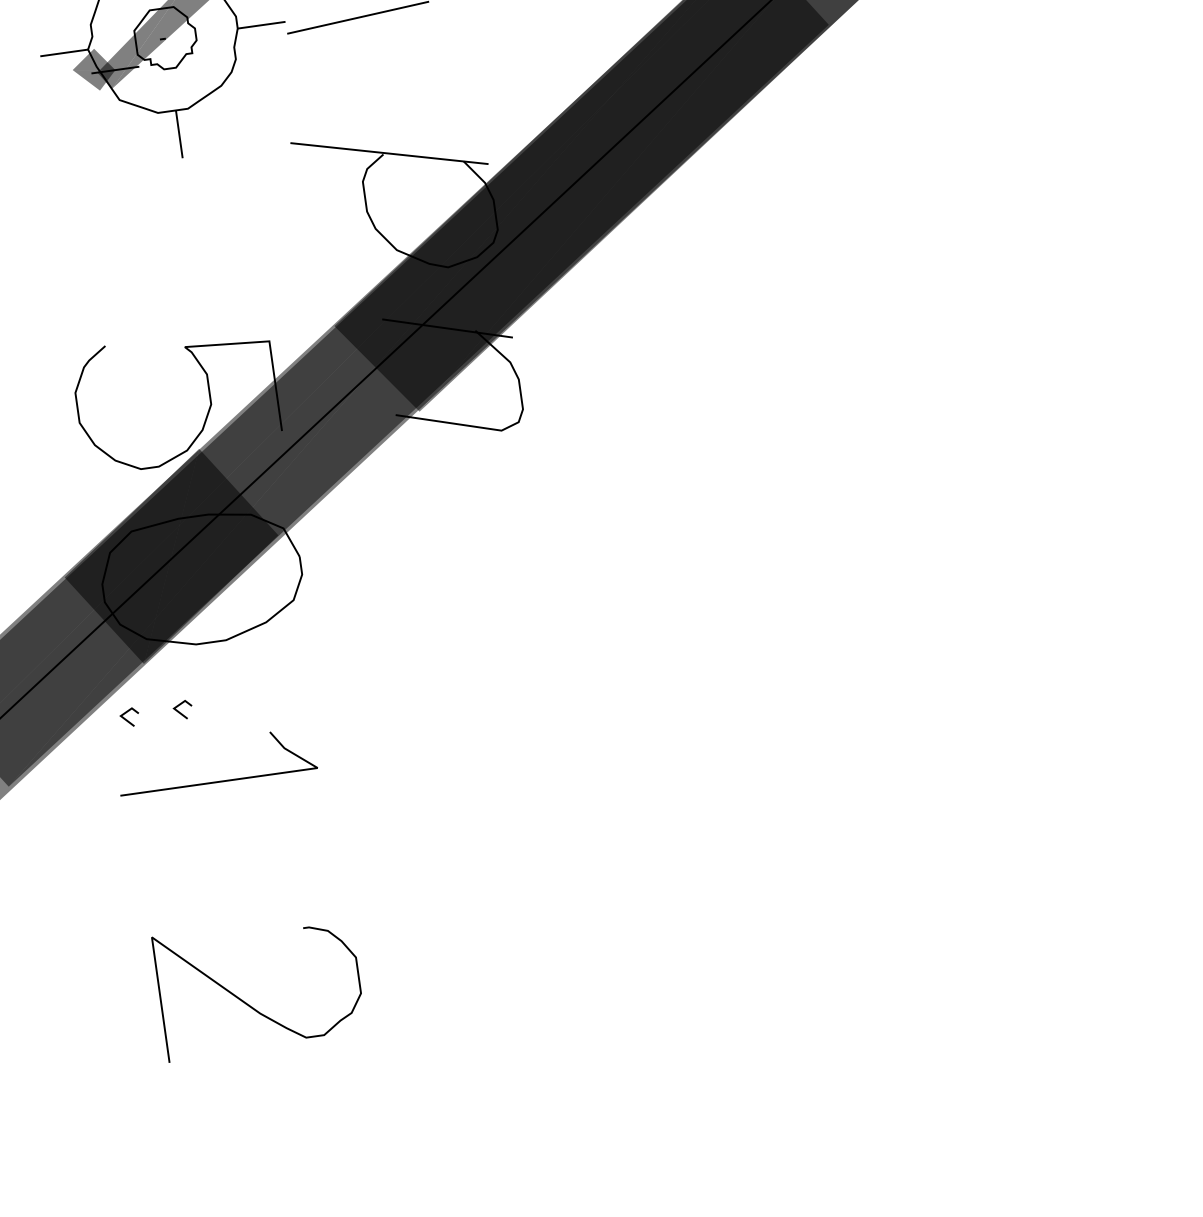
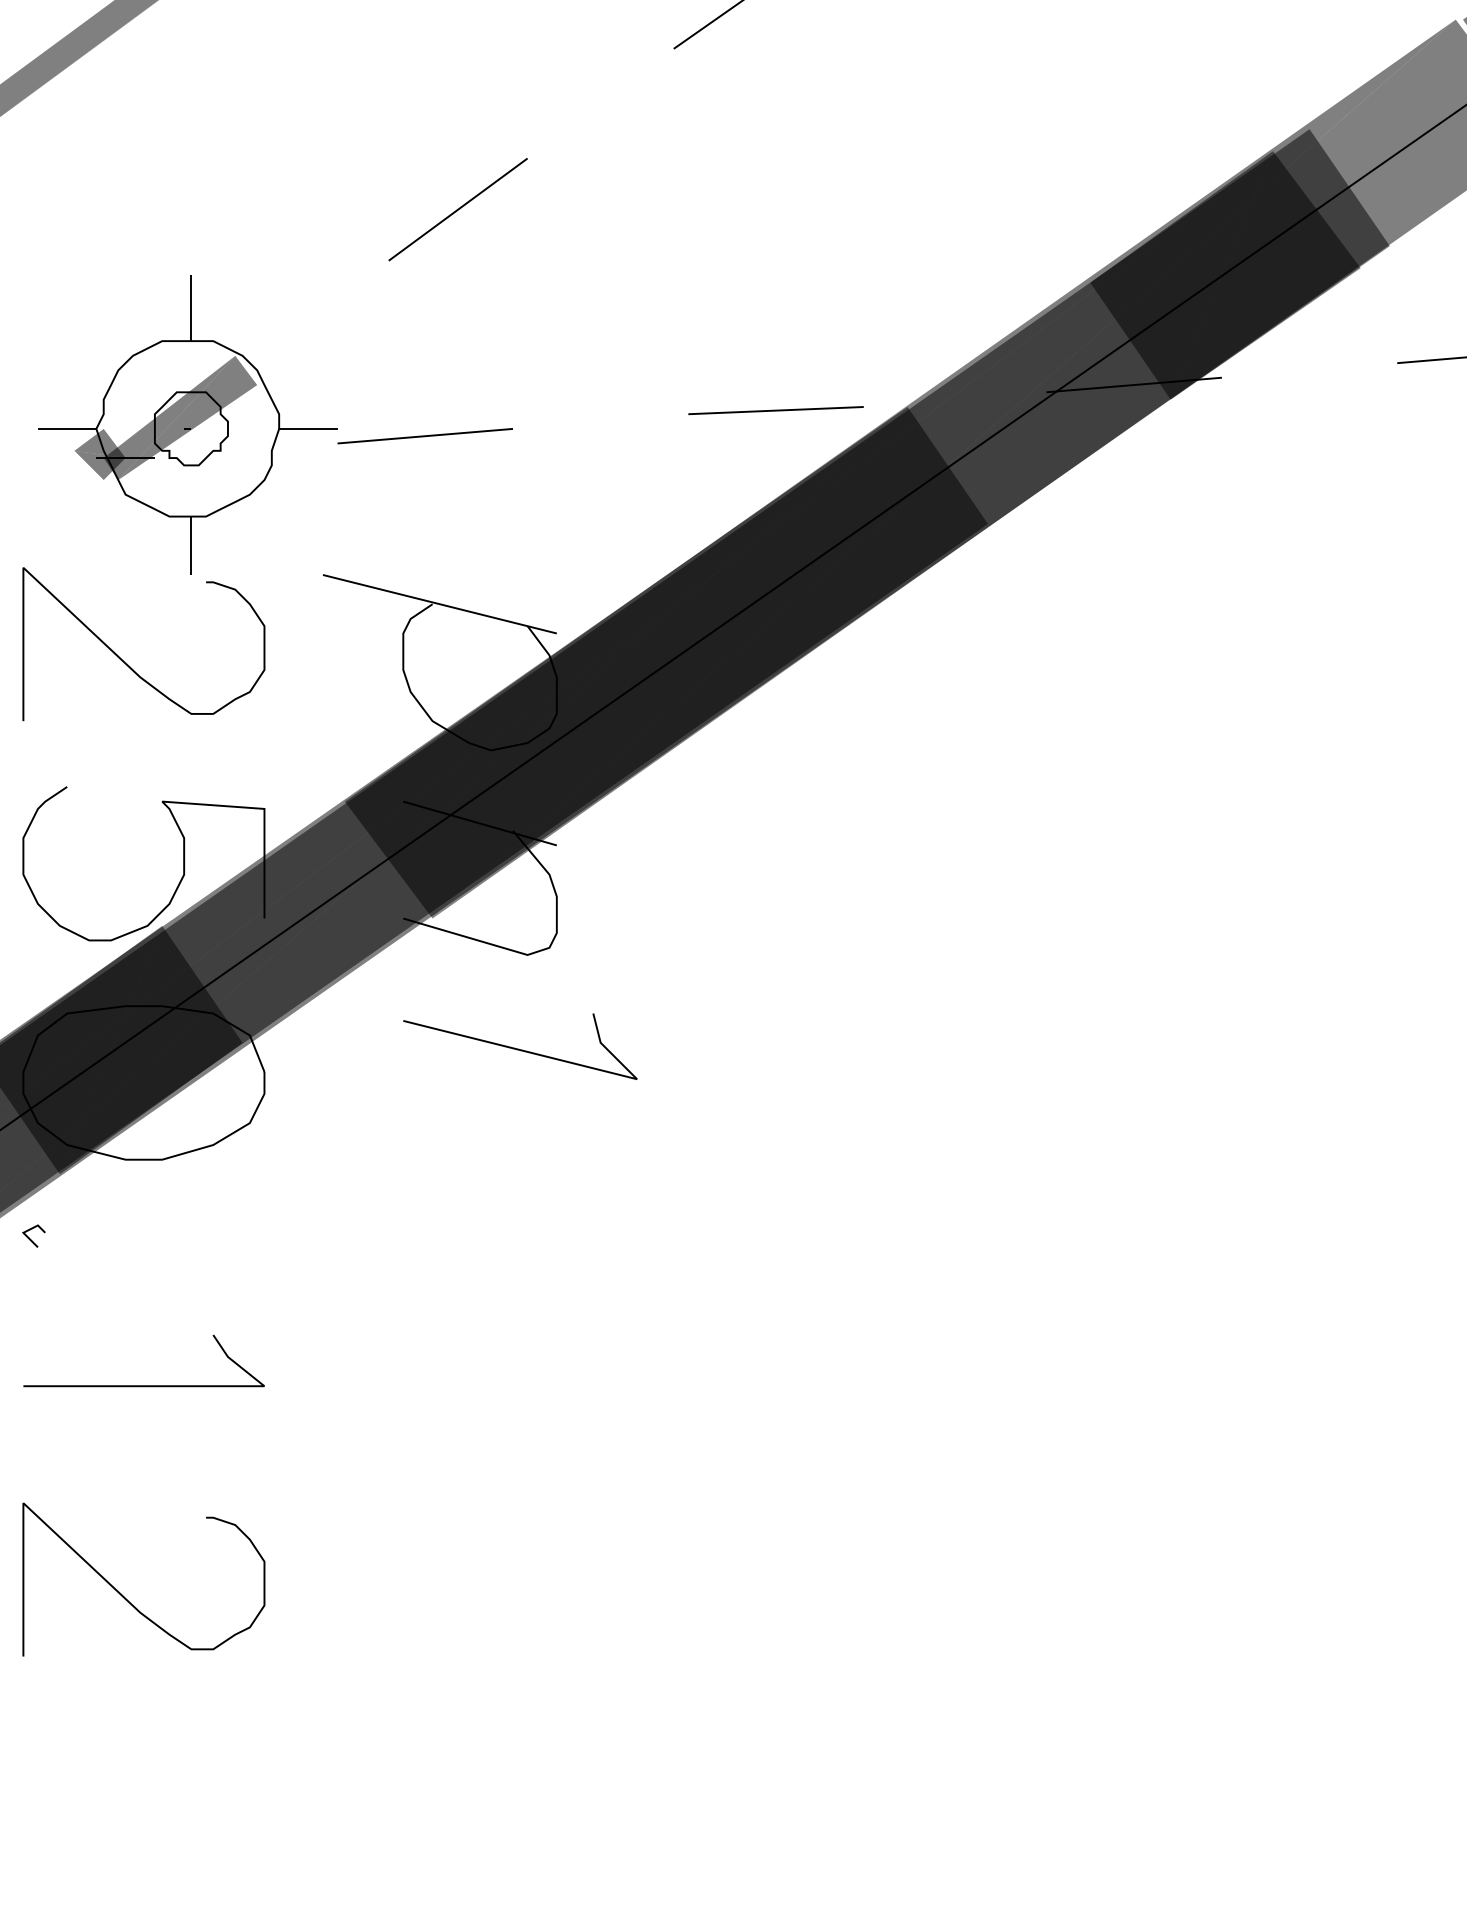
curve: (140, 238) -> (127, 663), added
line: (504, 508) -> (518, 1048), added
line: (180, 712) -> (95, 1238), removed
line: (218, 781) -> (143, 1385), moved

